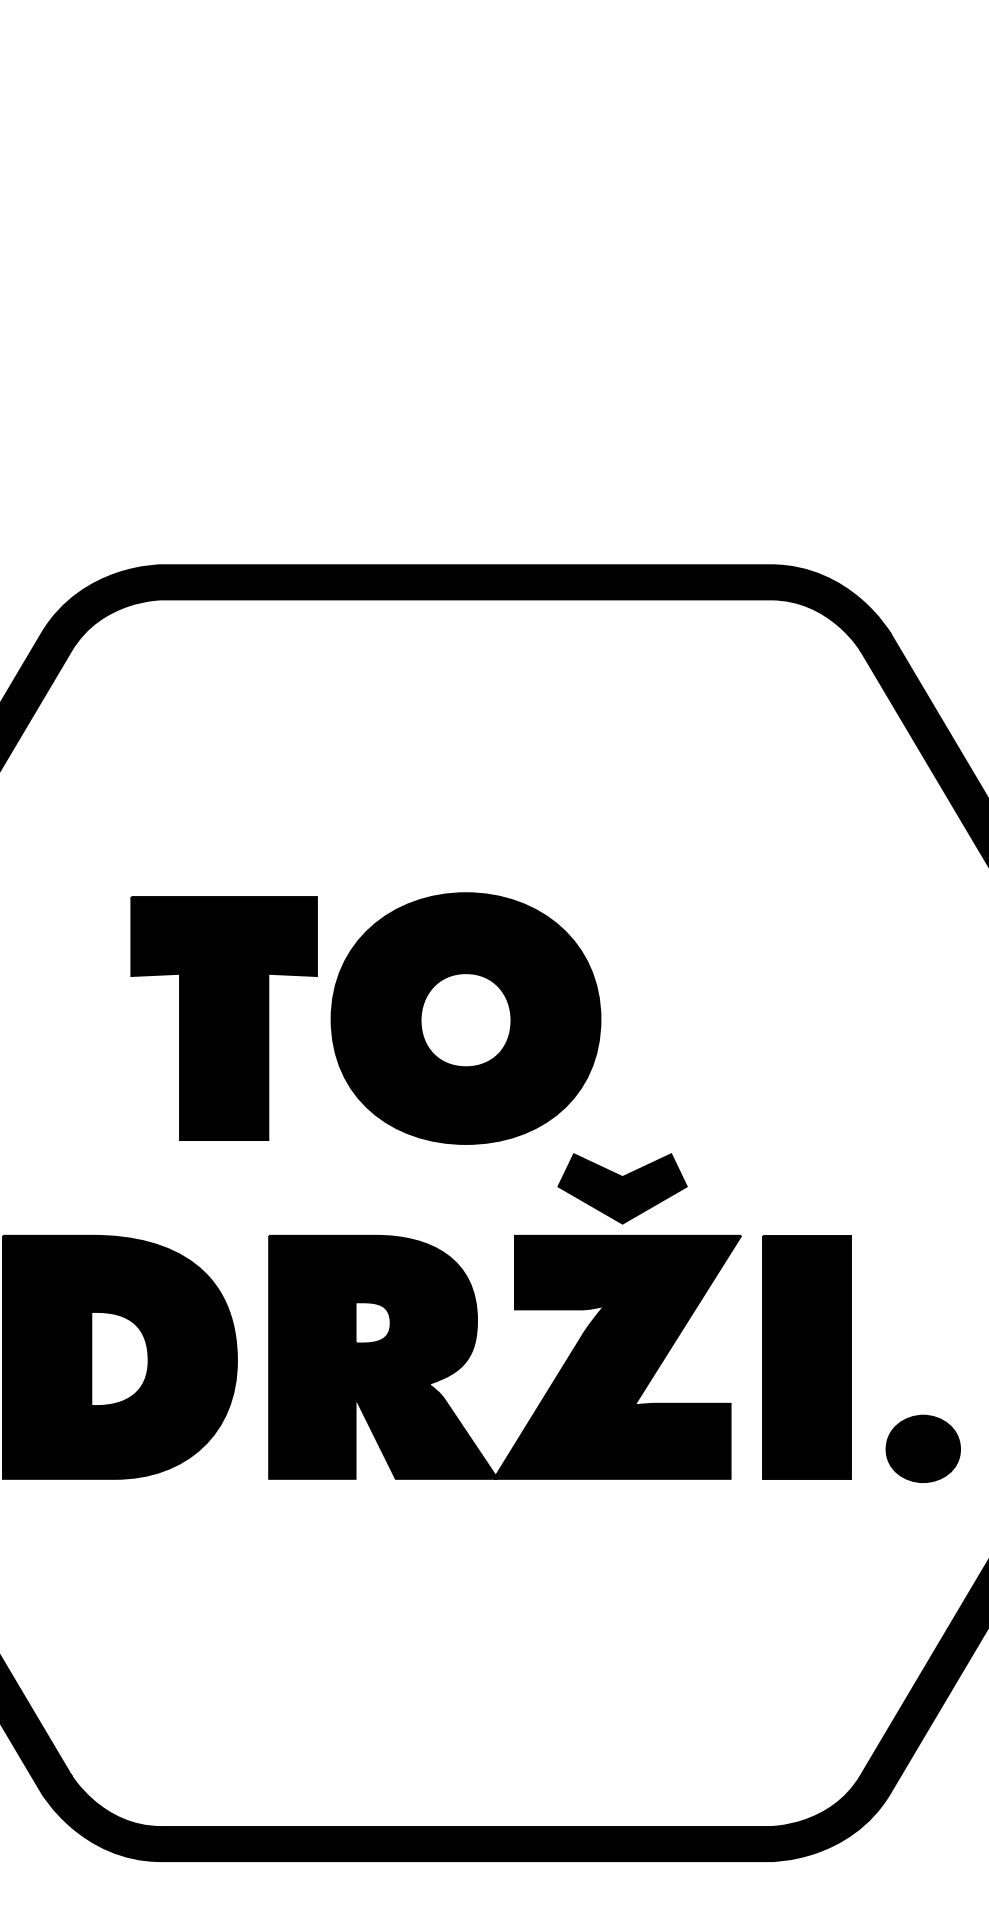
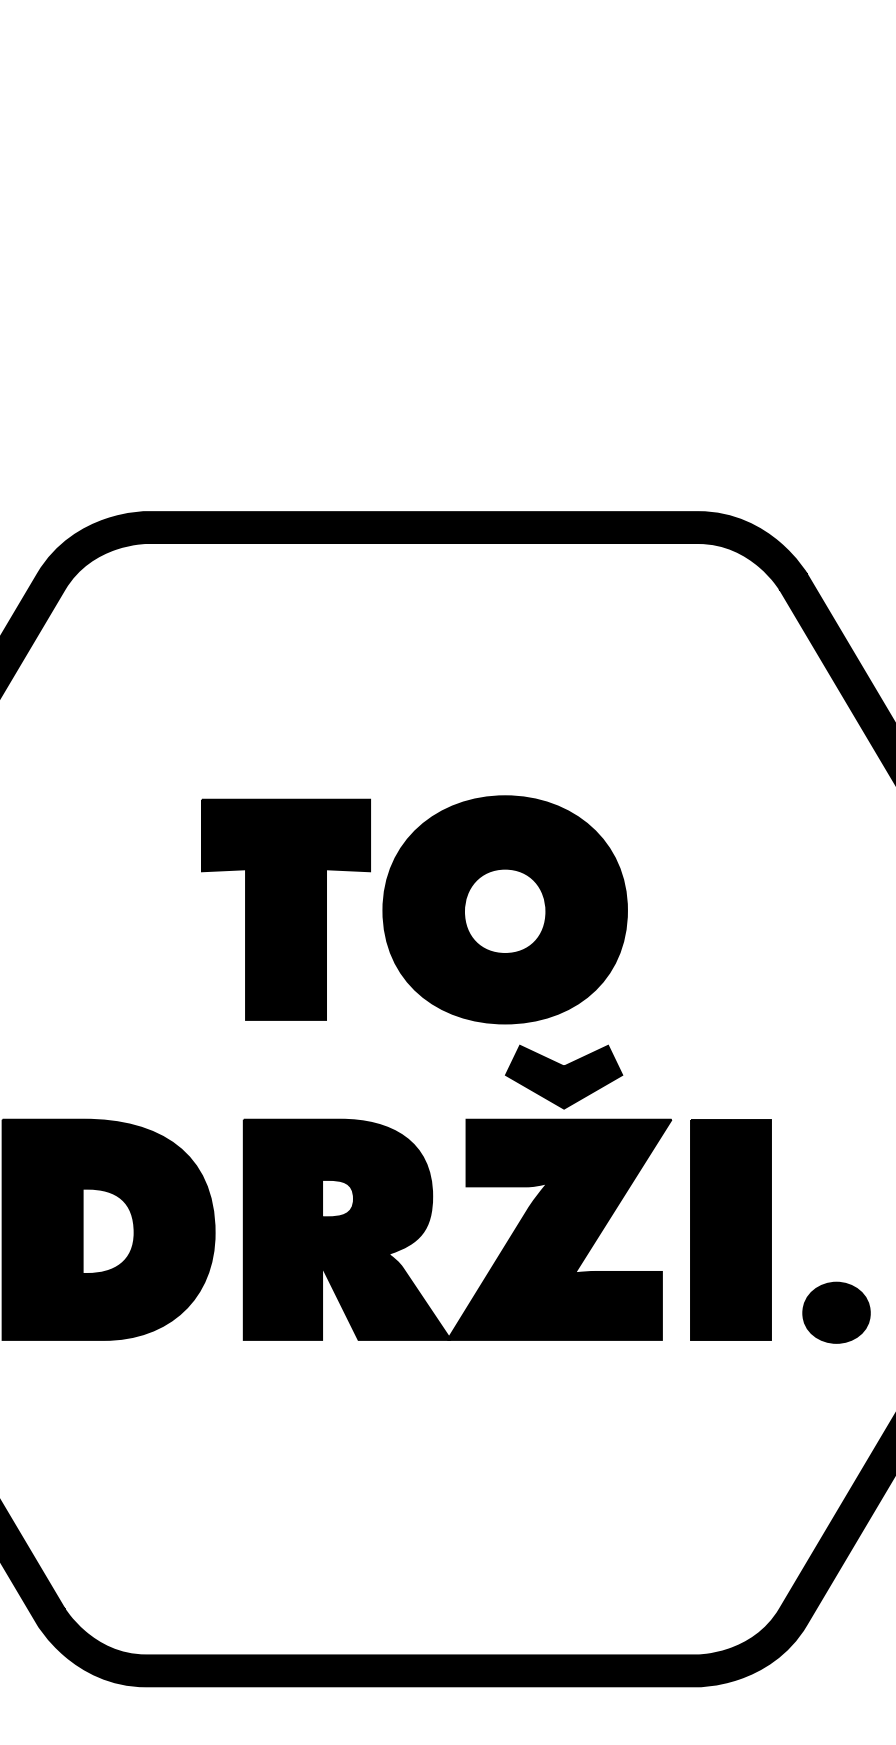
part: (365, 1018) -> (414, 909), moved

